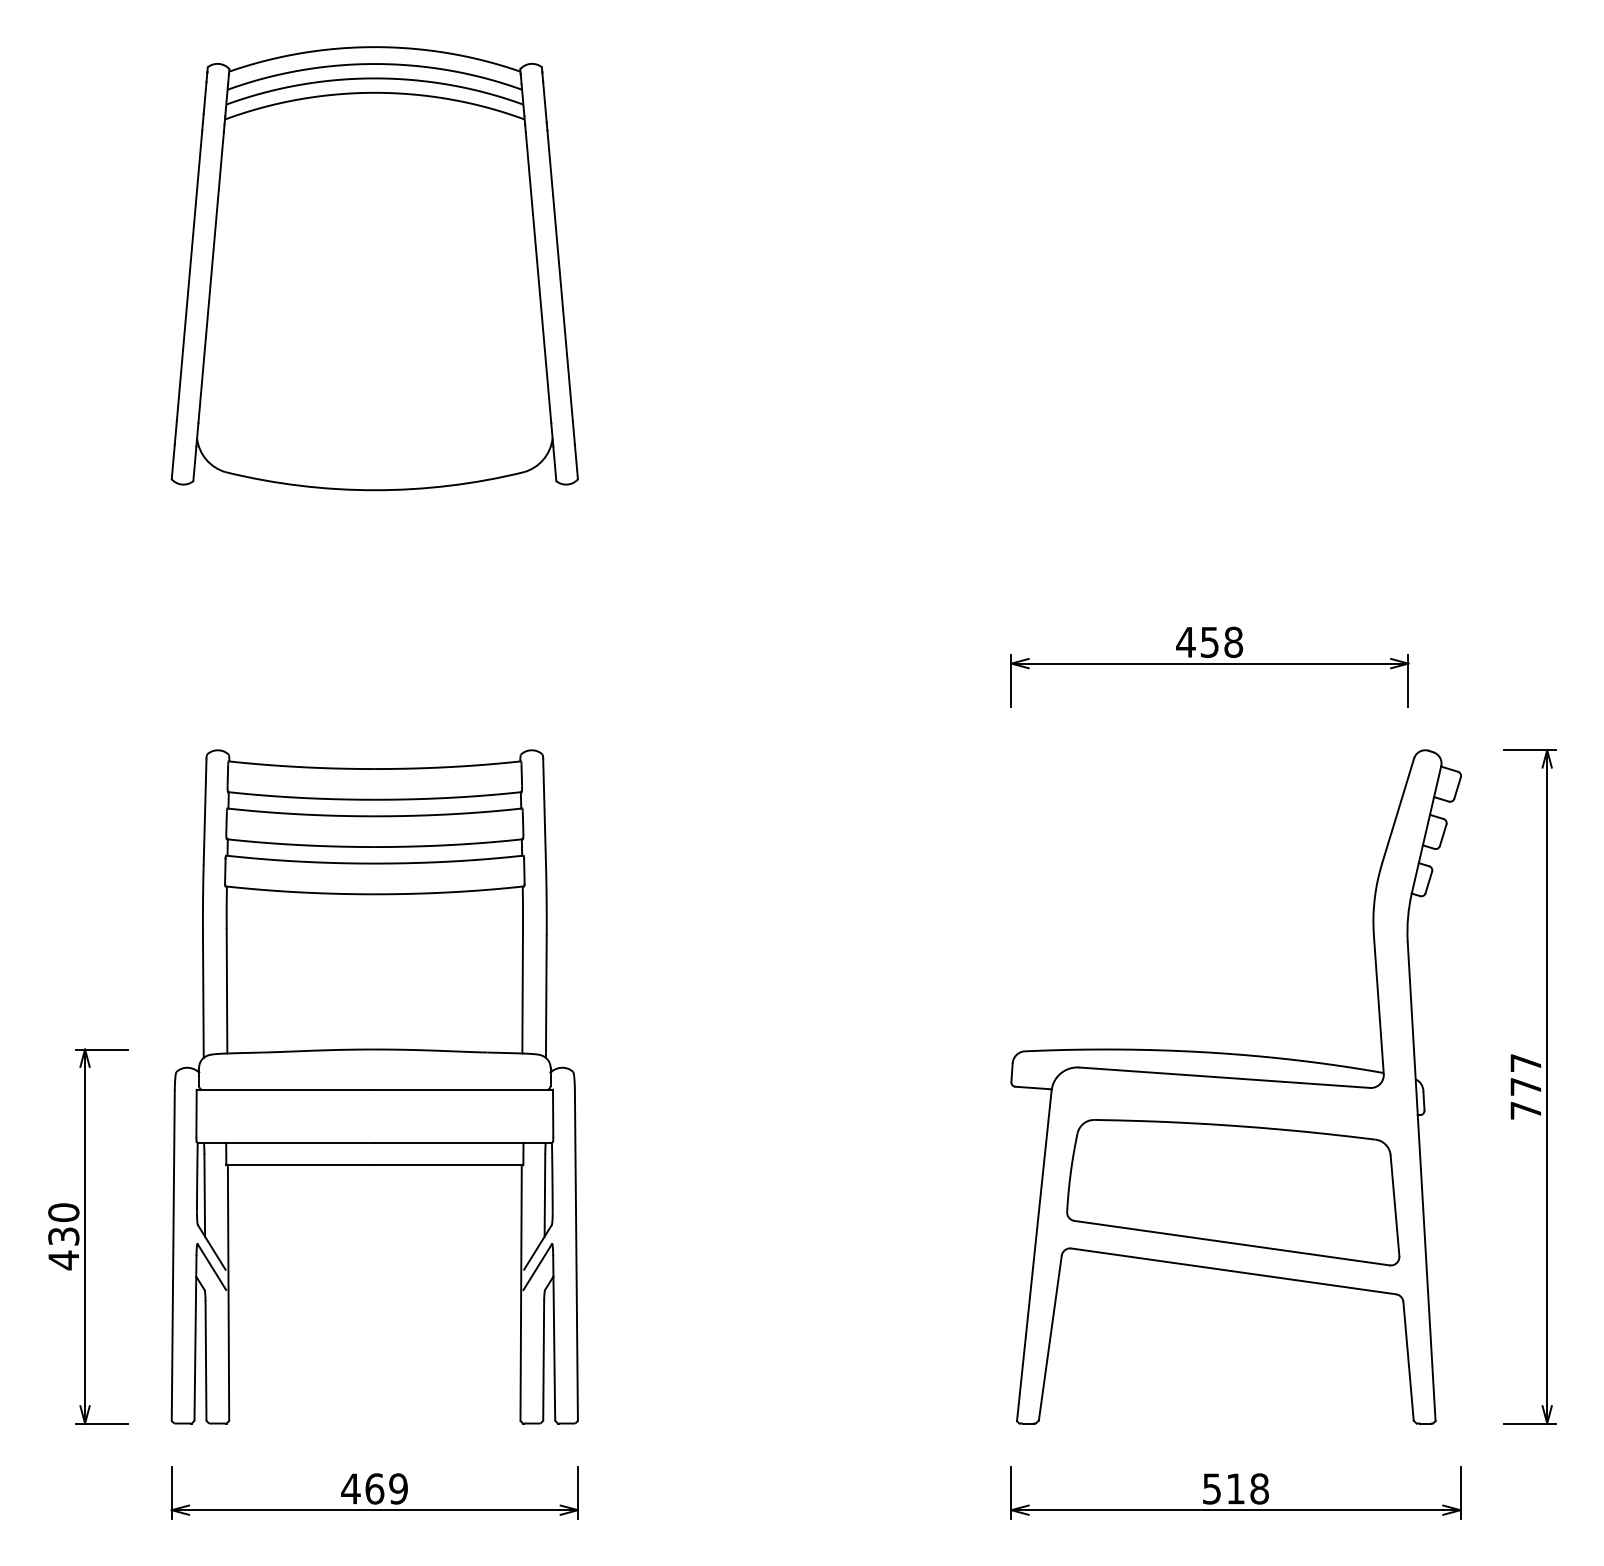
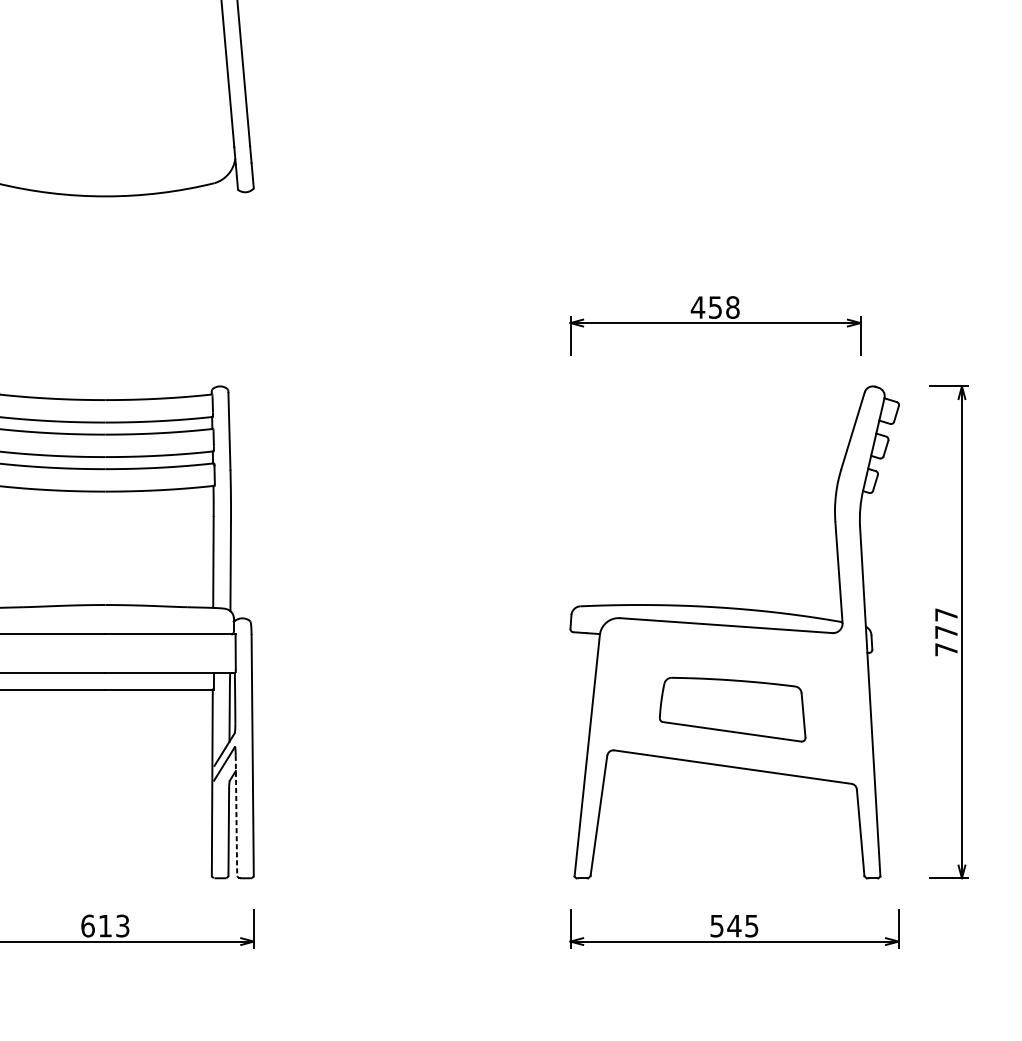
part: (1233, 1192) -> (732, 709), size x0.6
line: (554, 1338) -> (236, 816), solid -> dashed
text: (374, 1488) -> (105, 925), 469 -> 613
text: (1246, 1488) -> (742, 925), 518 -> 545

